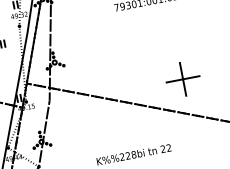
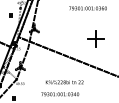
part: (181, 78) -> (95, 38), moved

